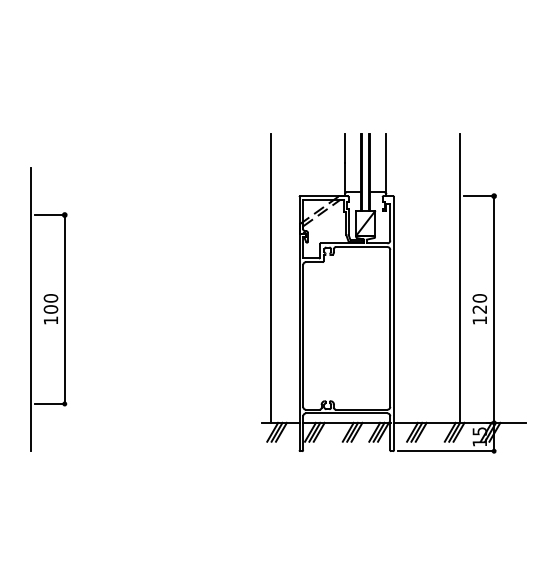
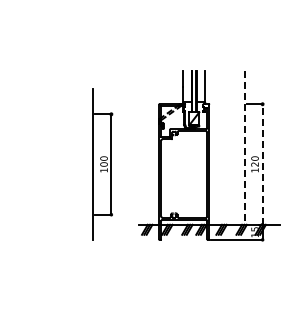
line: (271, 277) -> (144, 147), removed
line: (460, 279) -> (244, 148), solid -> dashed
part: (48, 309) -> (102, 164), moved
line: (493, 309) -> (262, 164), solid -> dashed

